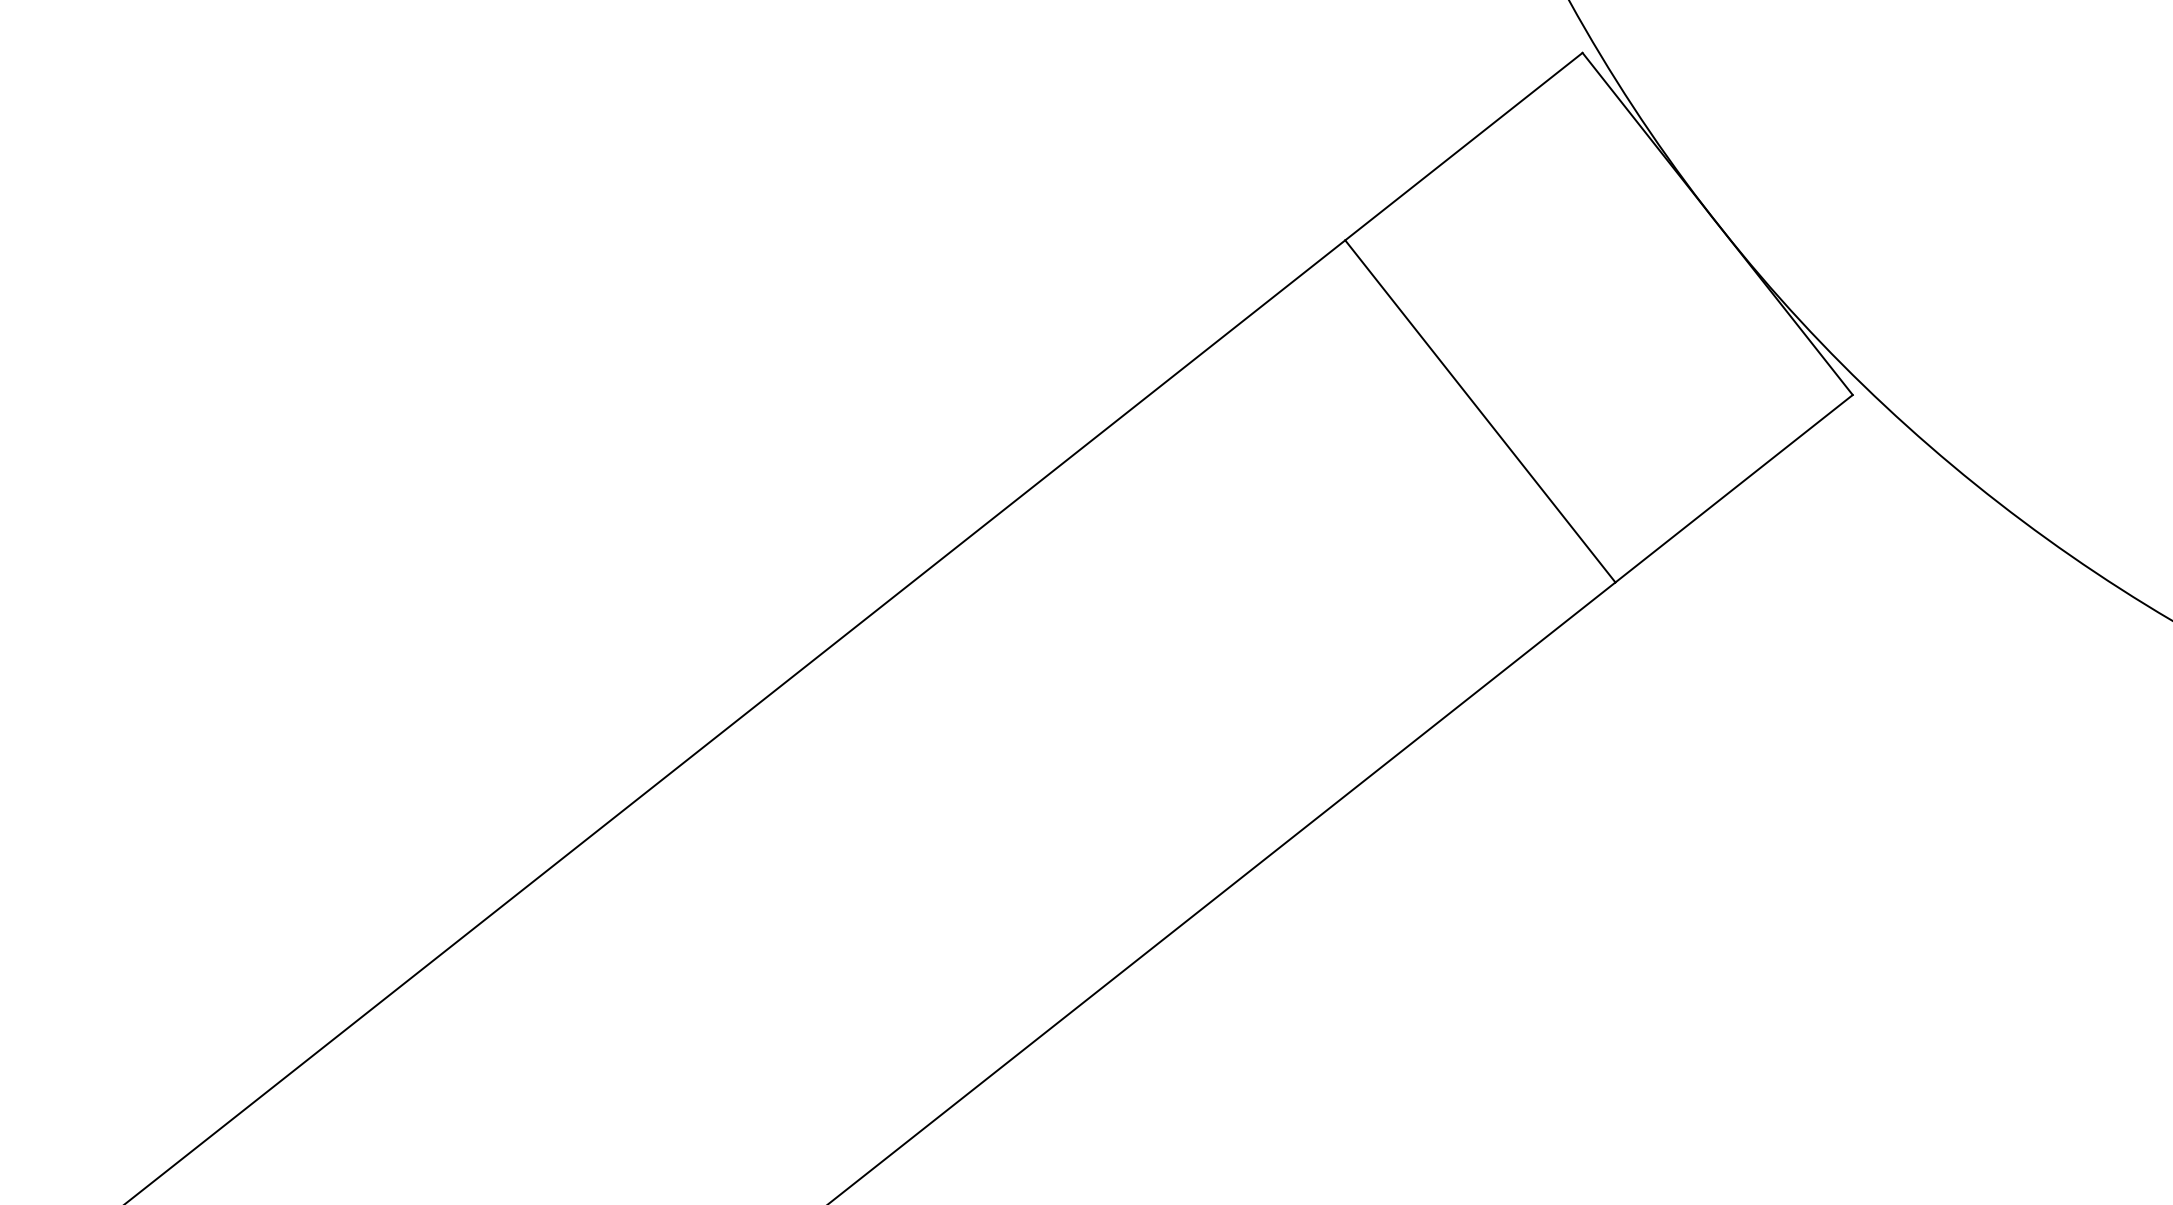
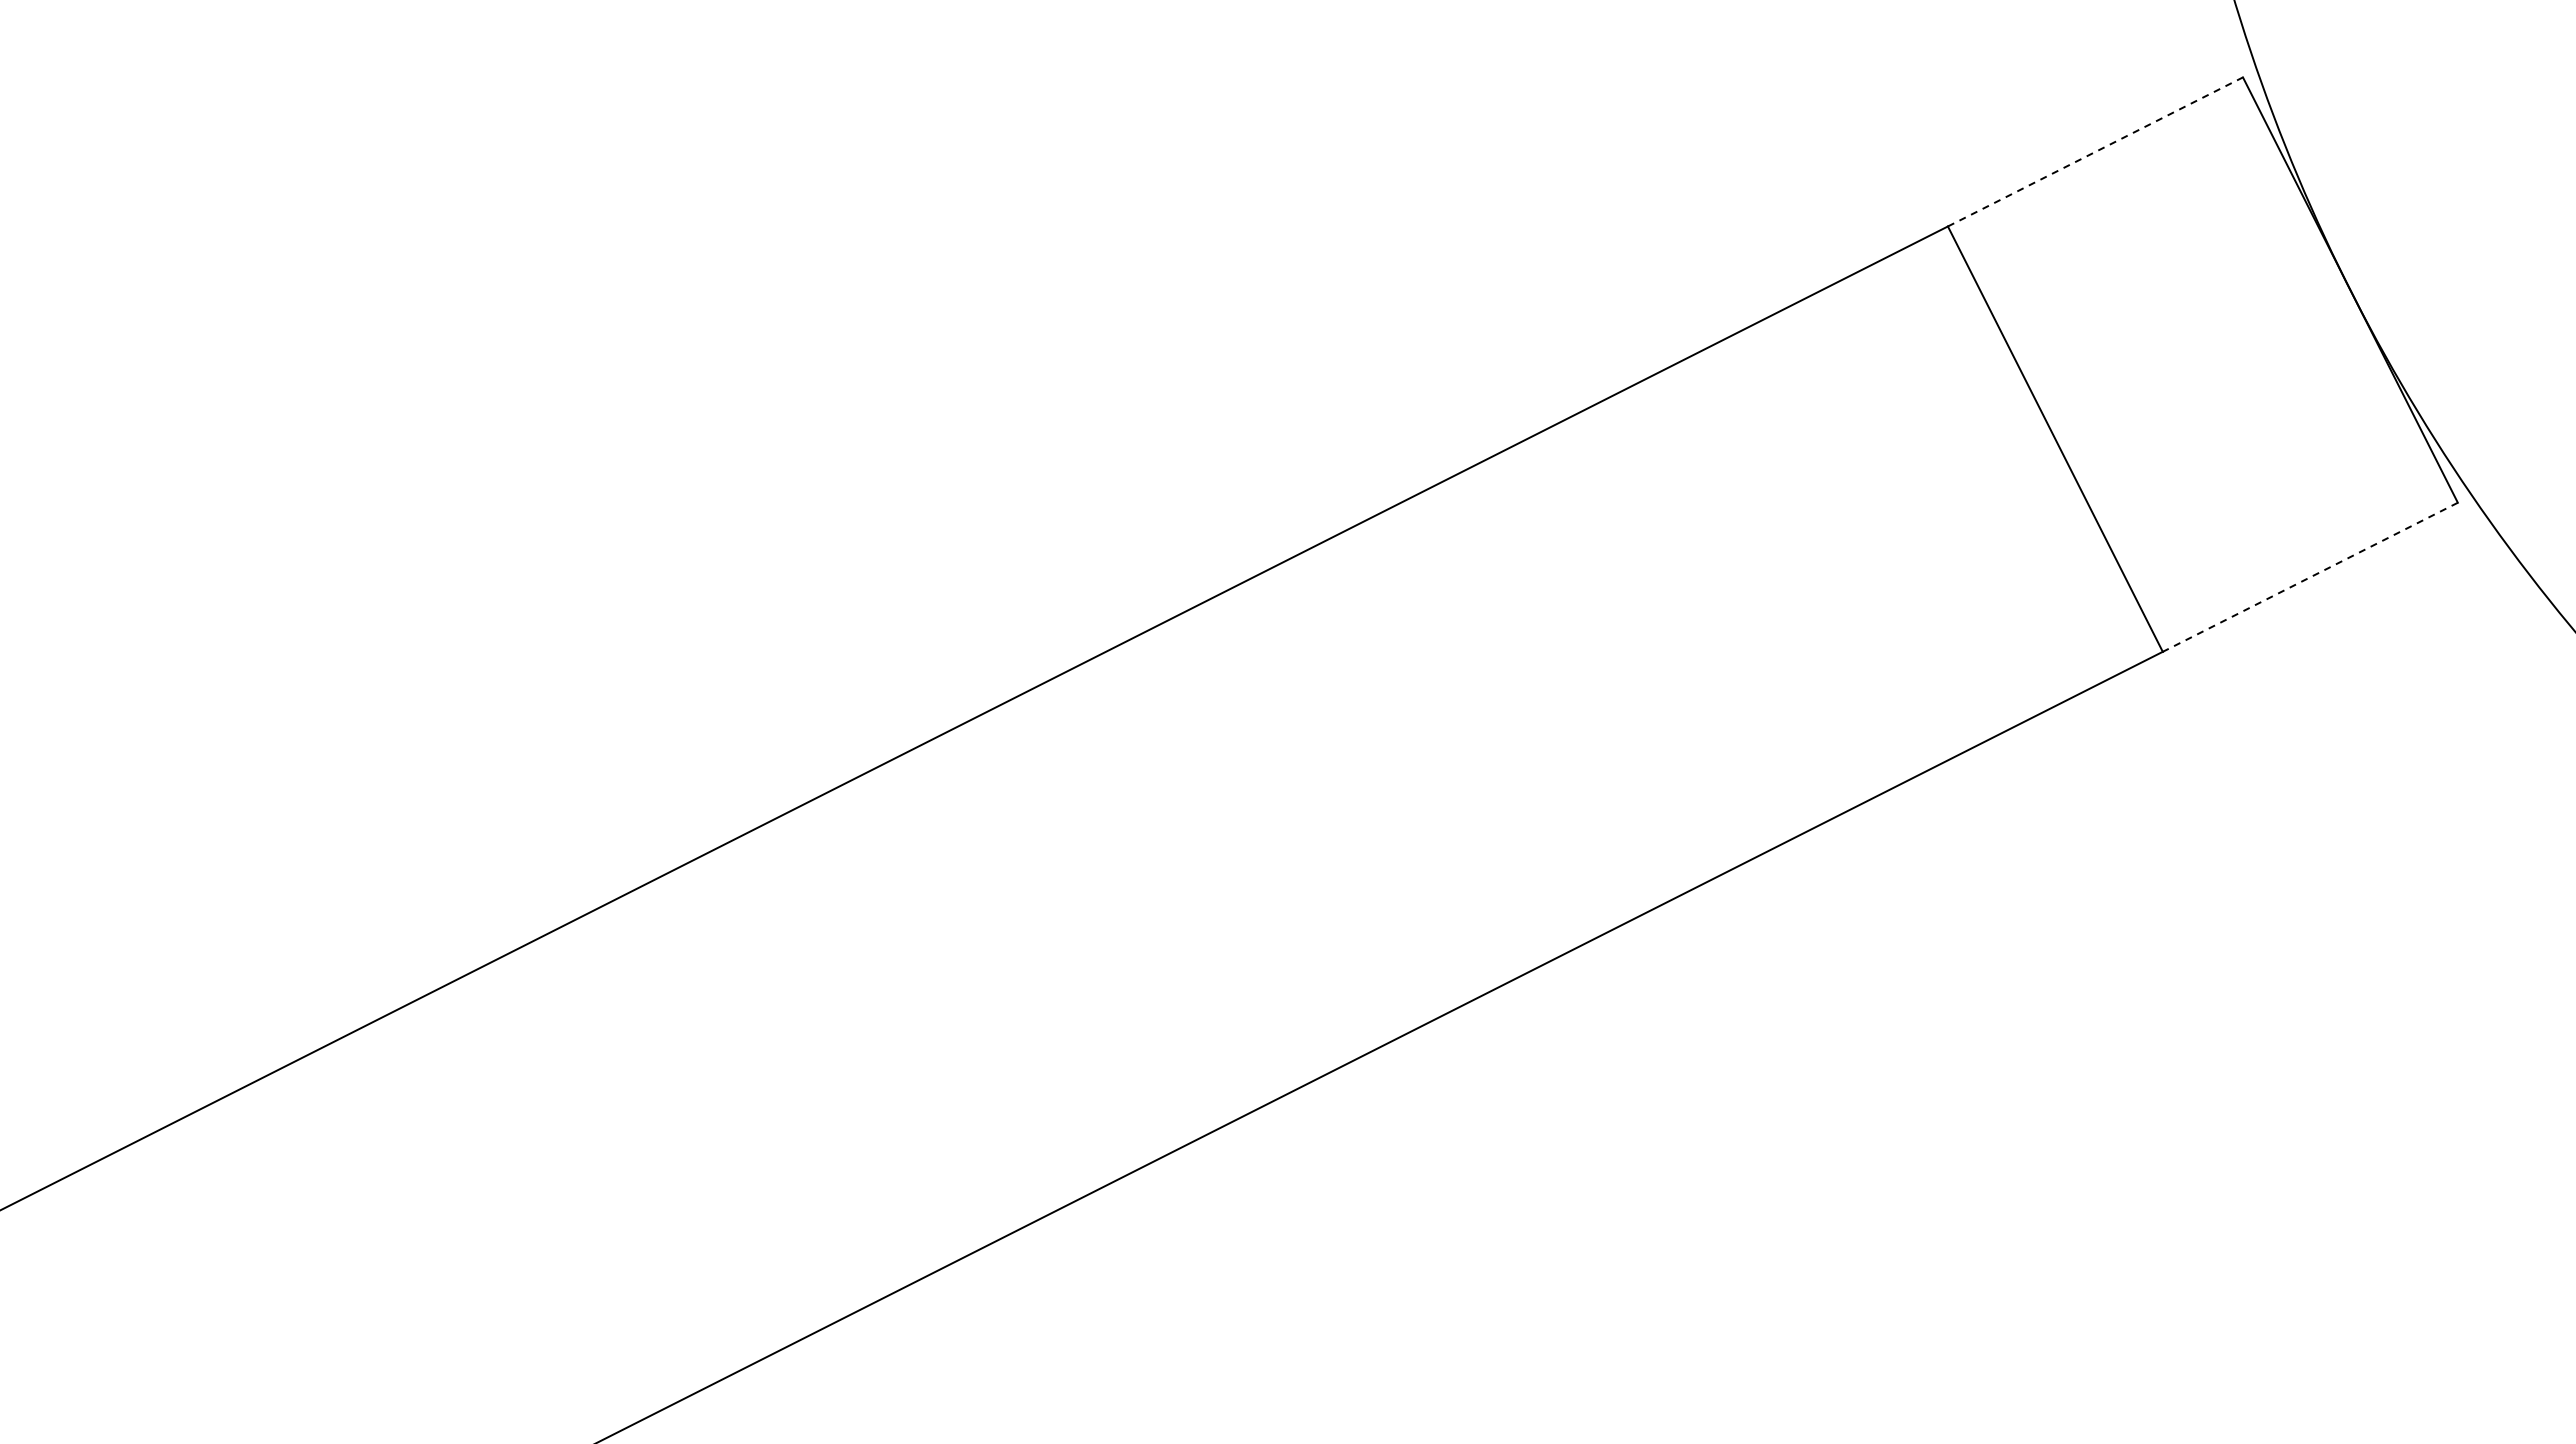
line: (1463, 146) -> (2095, 151), solid -> dashed
line: (1733, 489) -> (2309, 577), solid -> dashed

